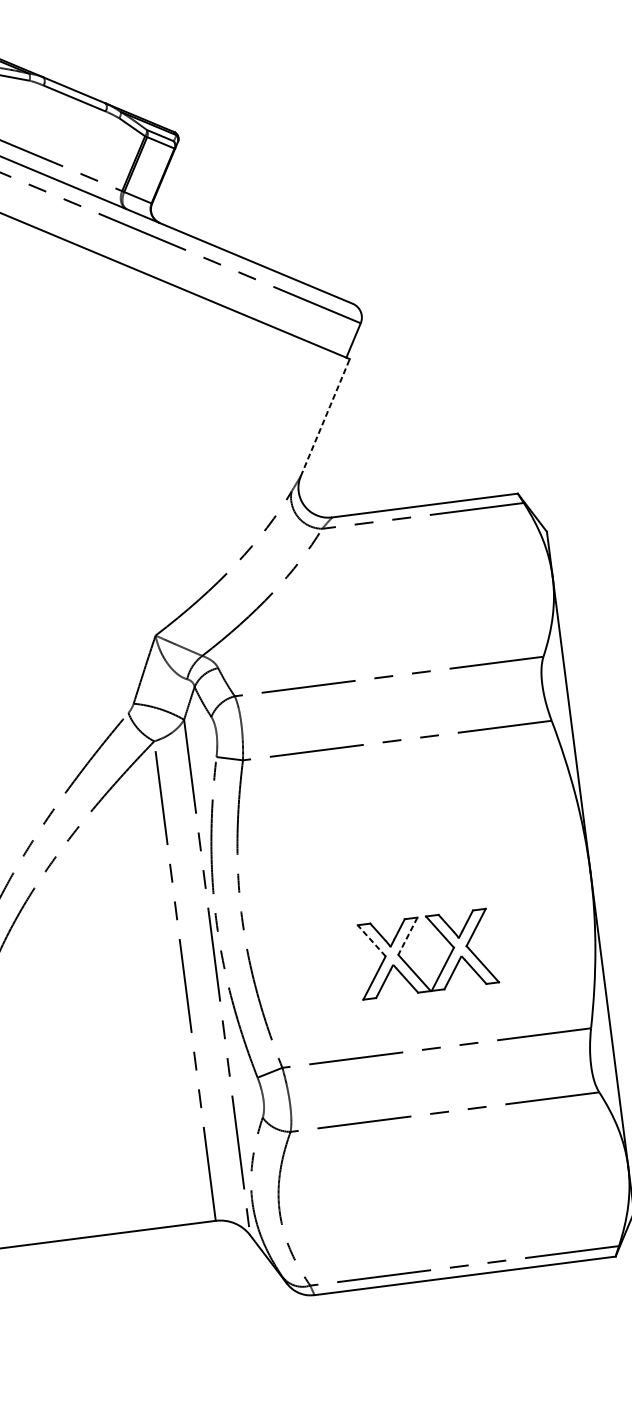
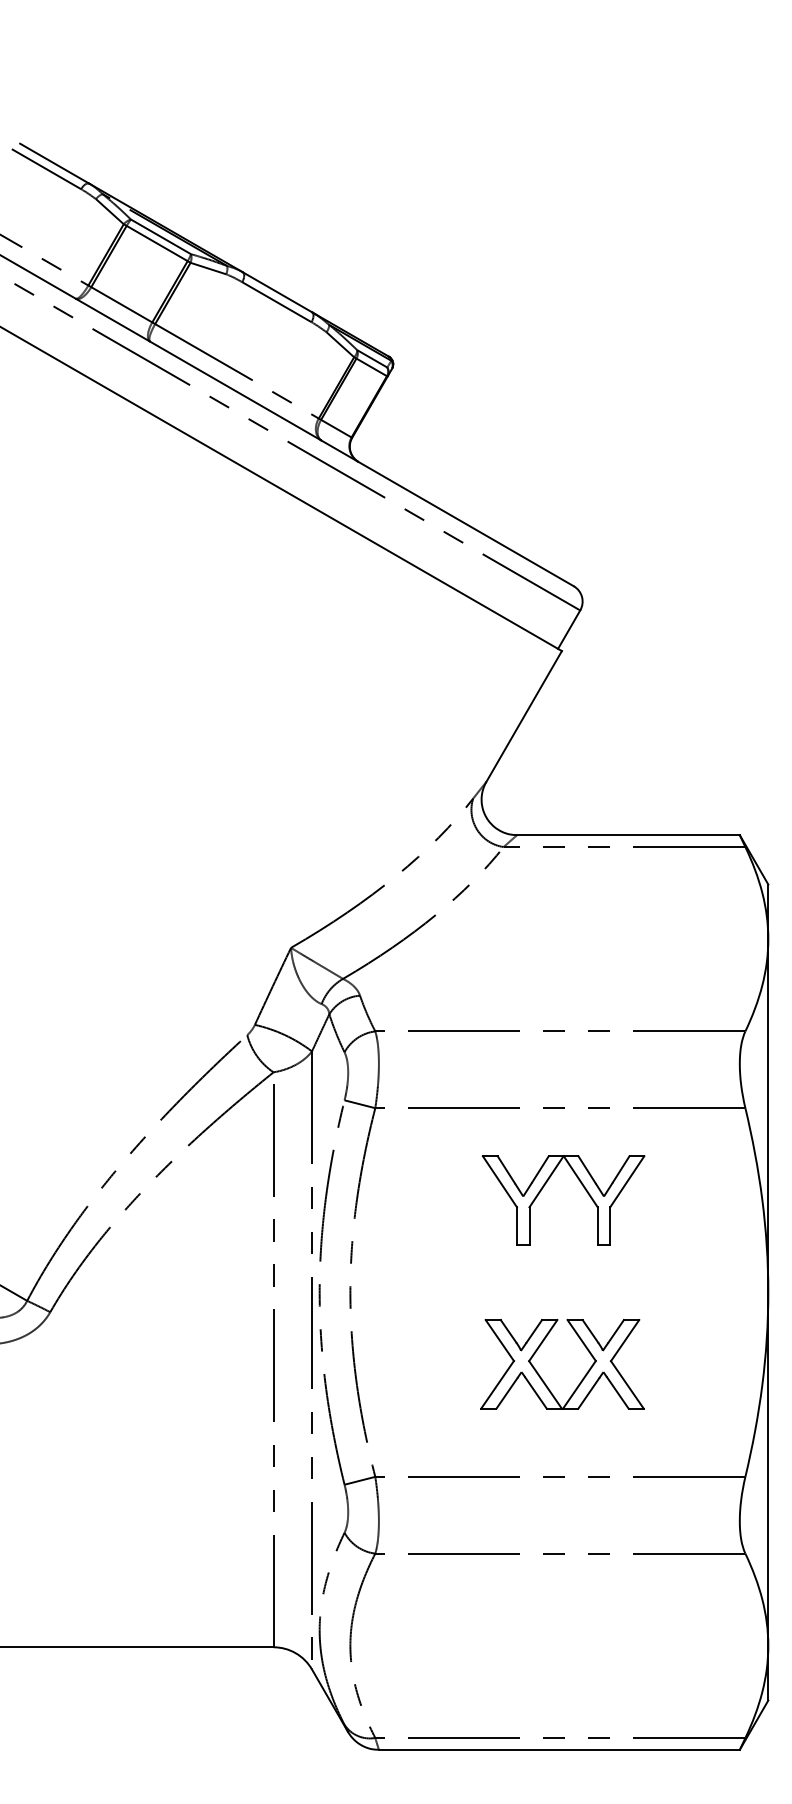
line: (325, 417) -> (524, 716), dashed -> solid
part: (391, 809) -> (543, 1188), added
line: (408, 936) -> (543, 1340), dashed -> solid
line: (371, 940) -> (499, 1340), dashed -> solid

